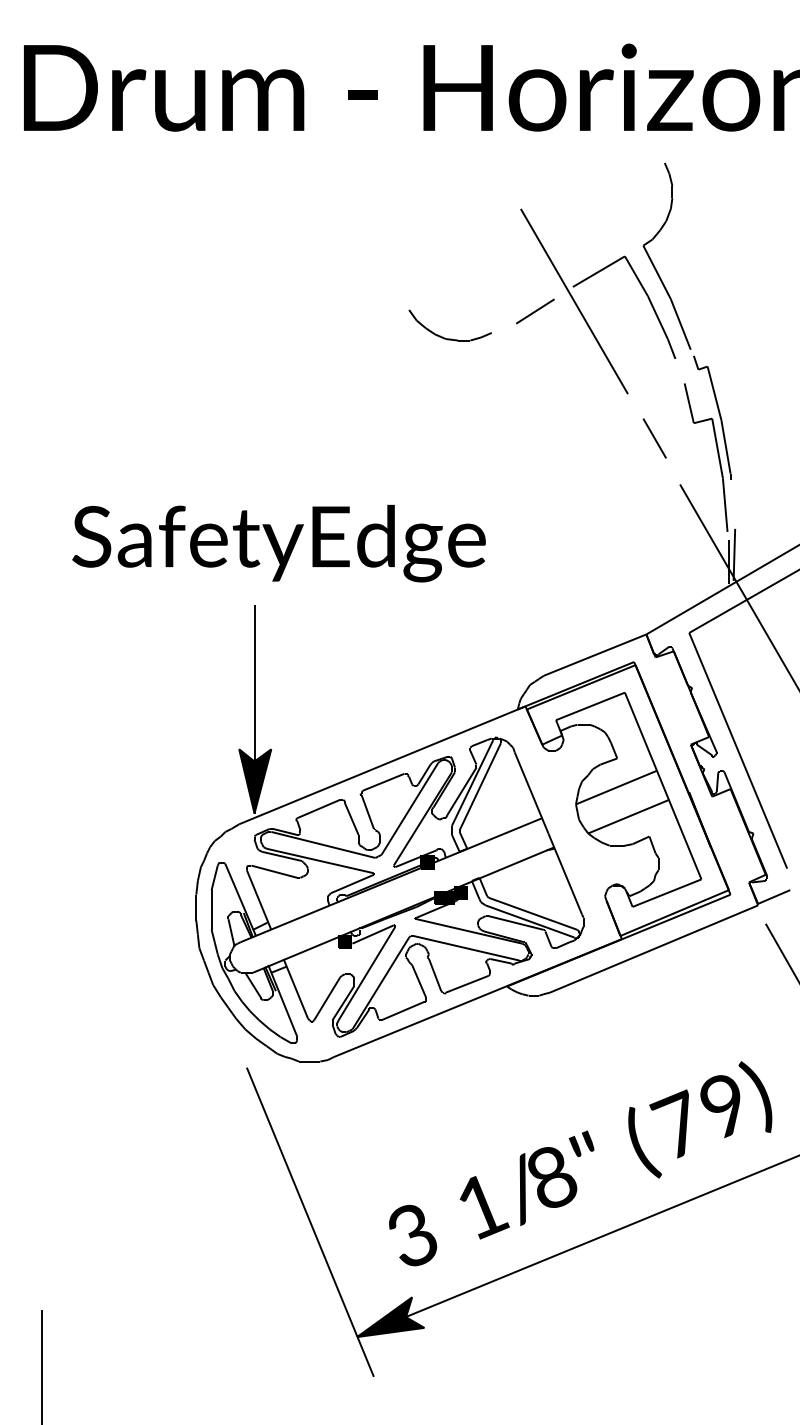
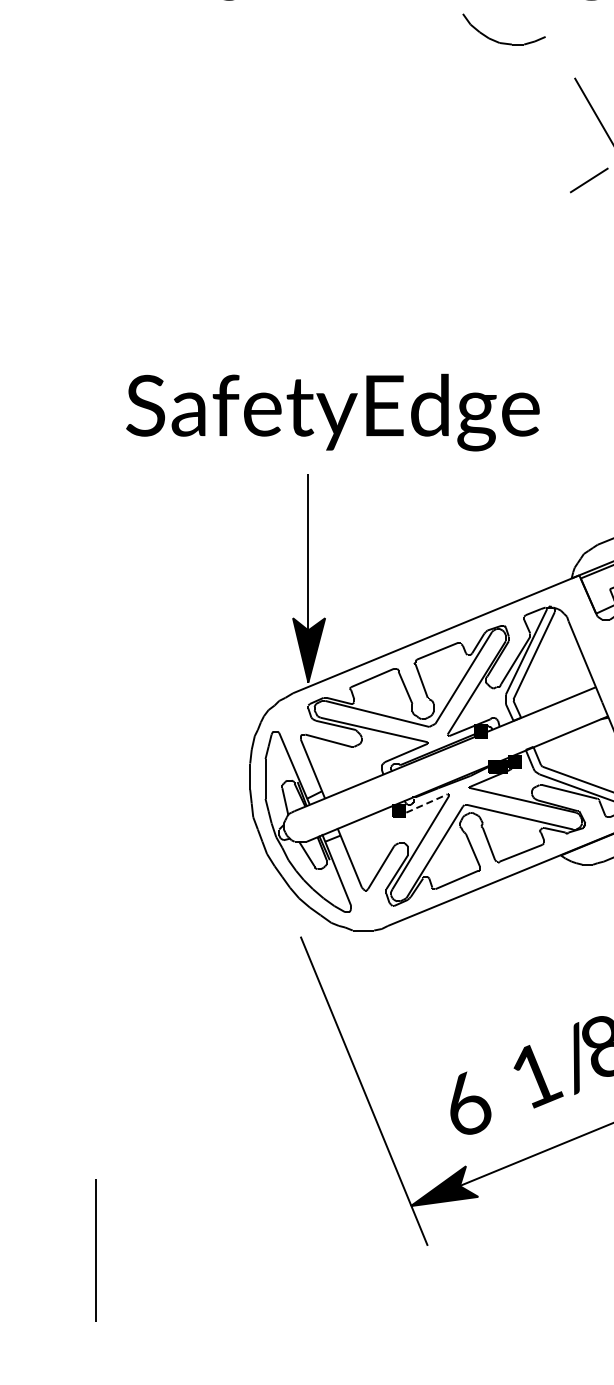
part: (445, 337) -> (499, 41), moved
line: (373, 934) -> (427, 803), solid -> dashed
text: (413, 1234) -> (467, 1103), 3 -> 6

